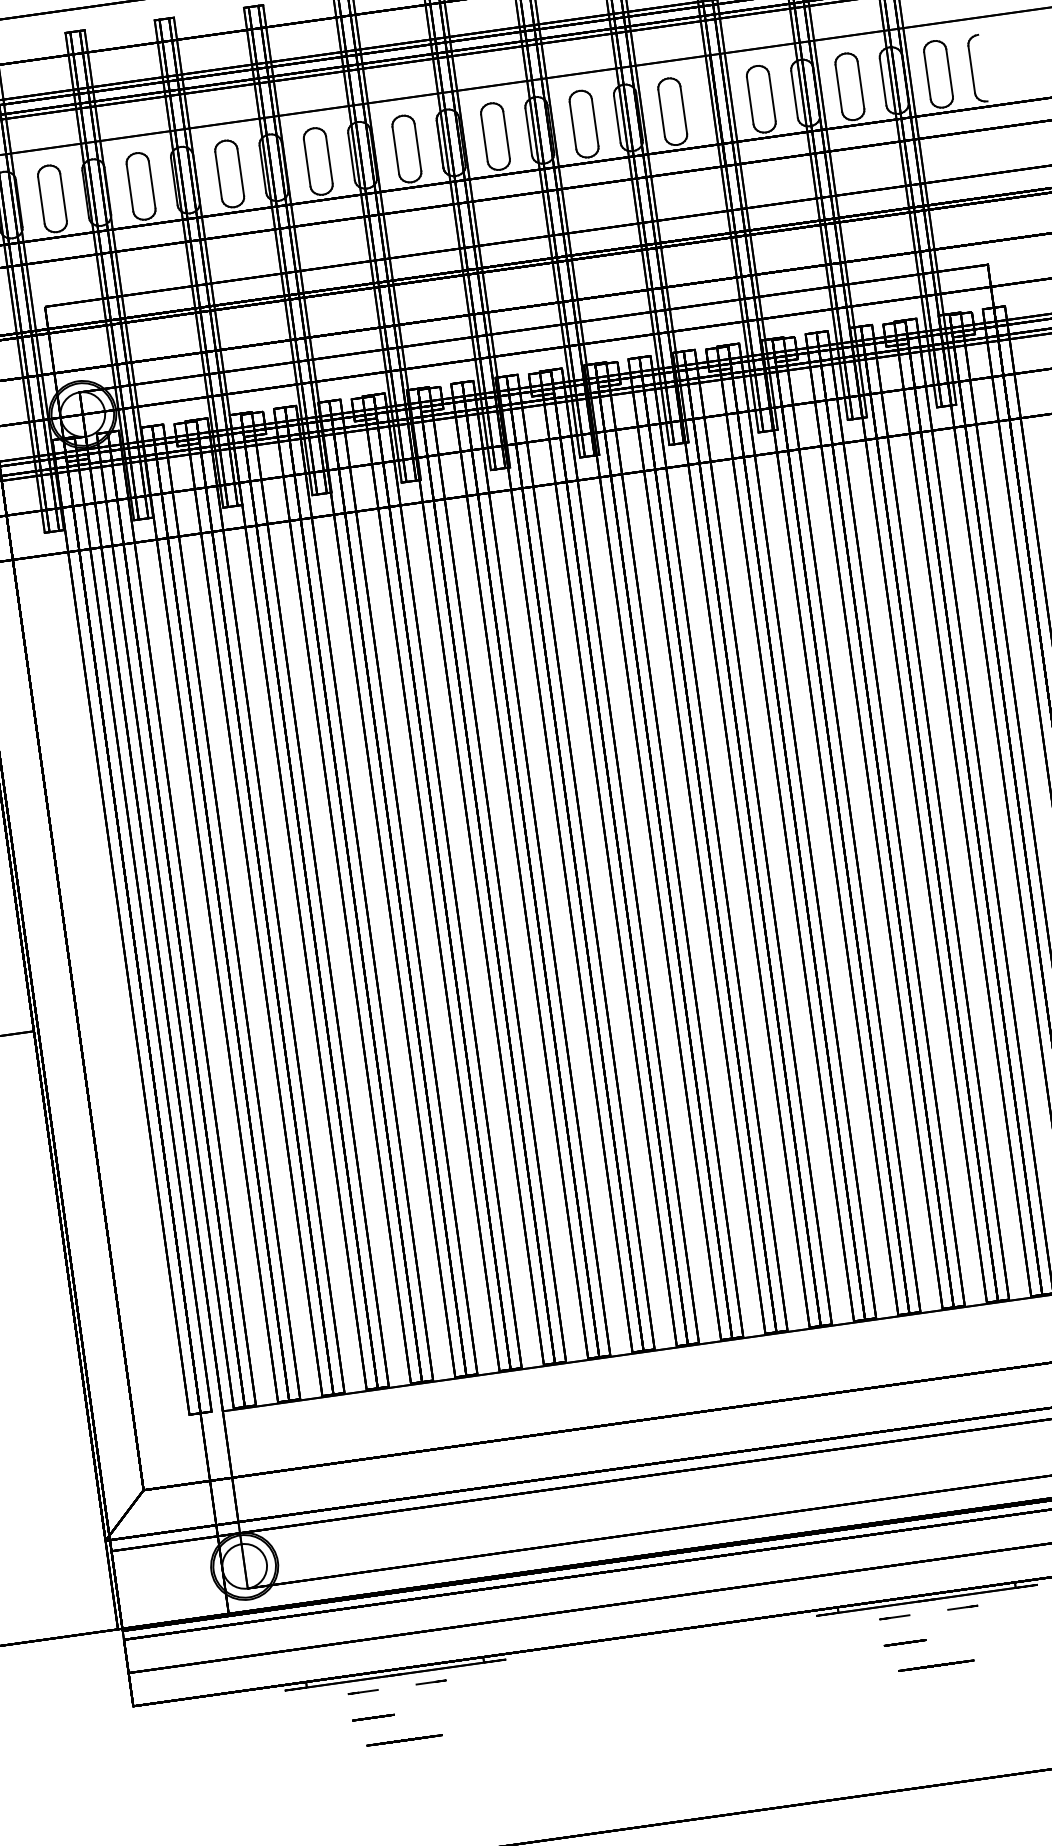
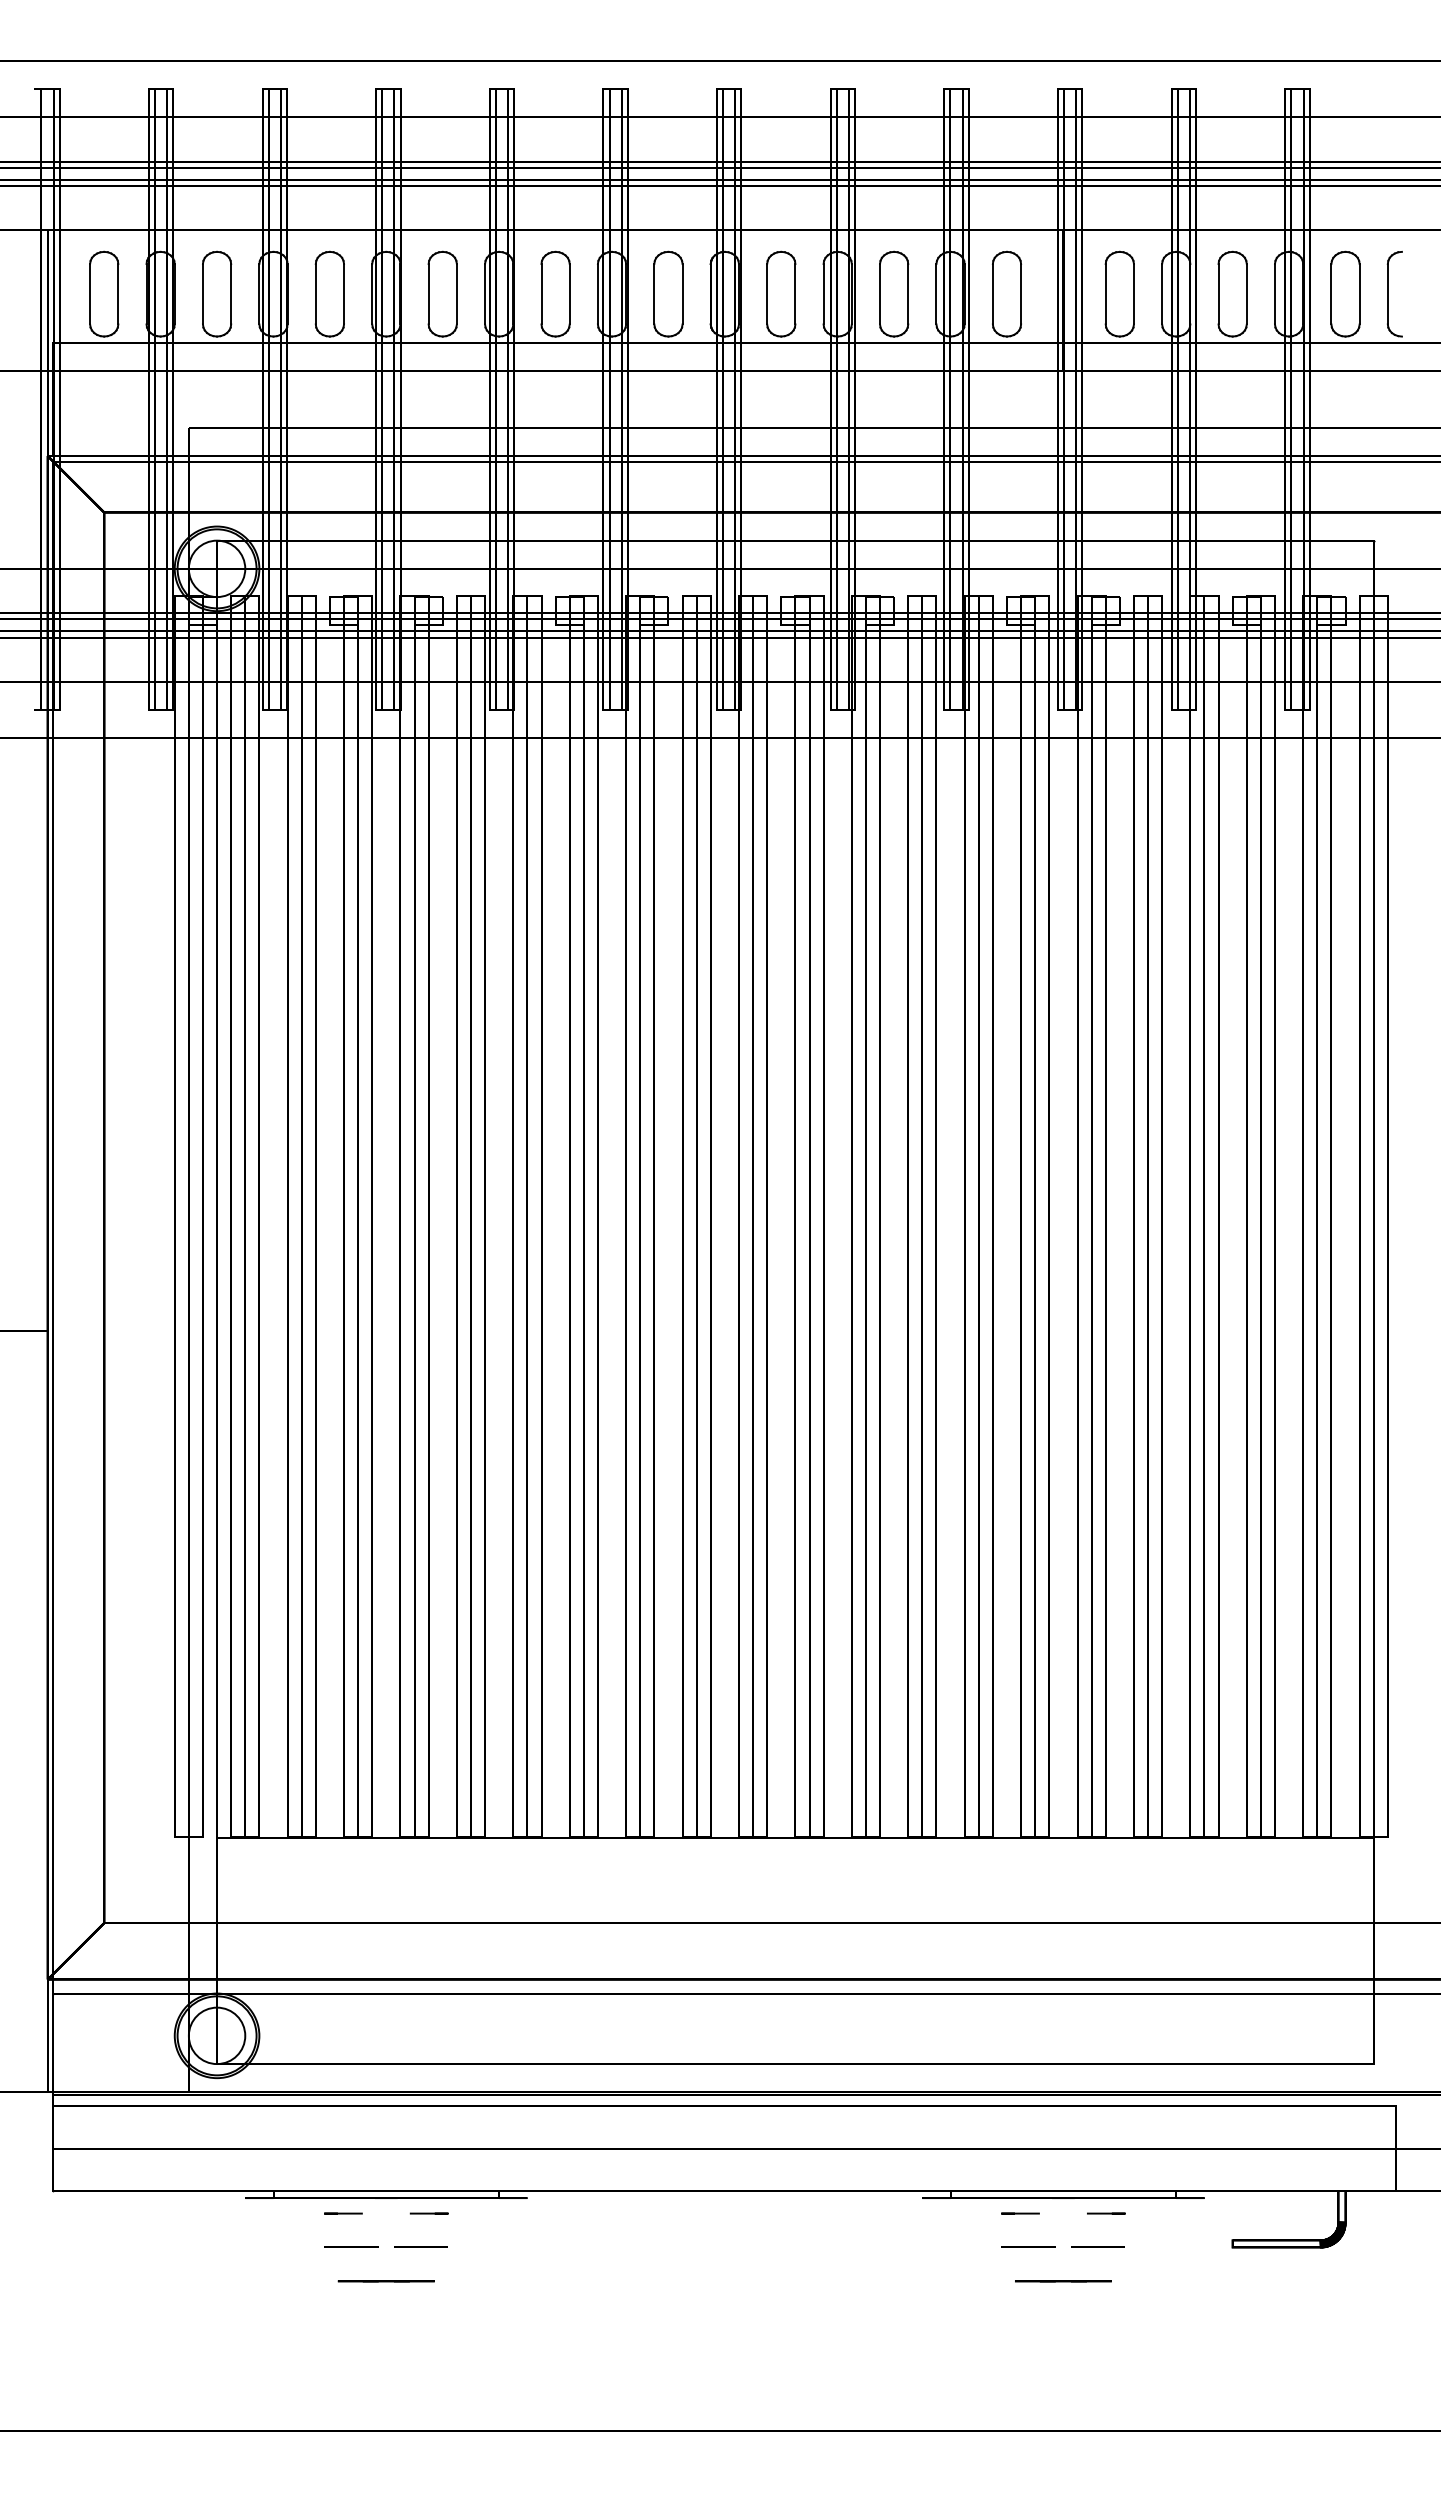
line: (959, 1634) -> (1097, 2246), added
line: (427, 1709) -> (420, 2246), added

